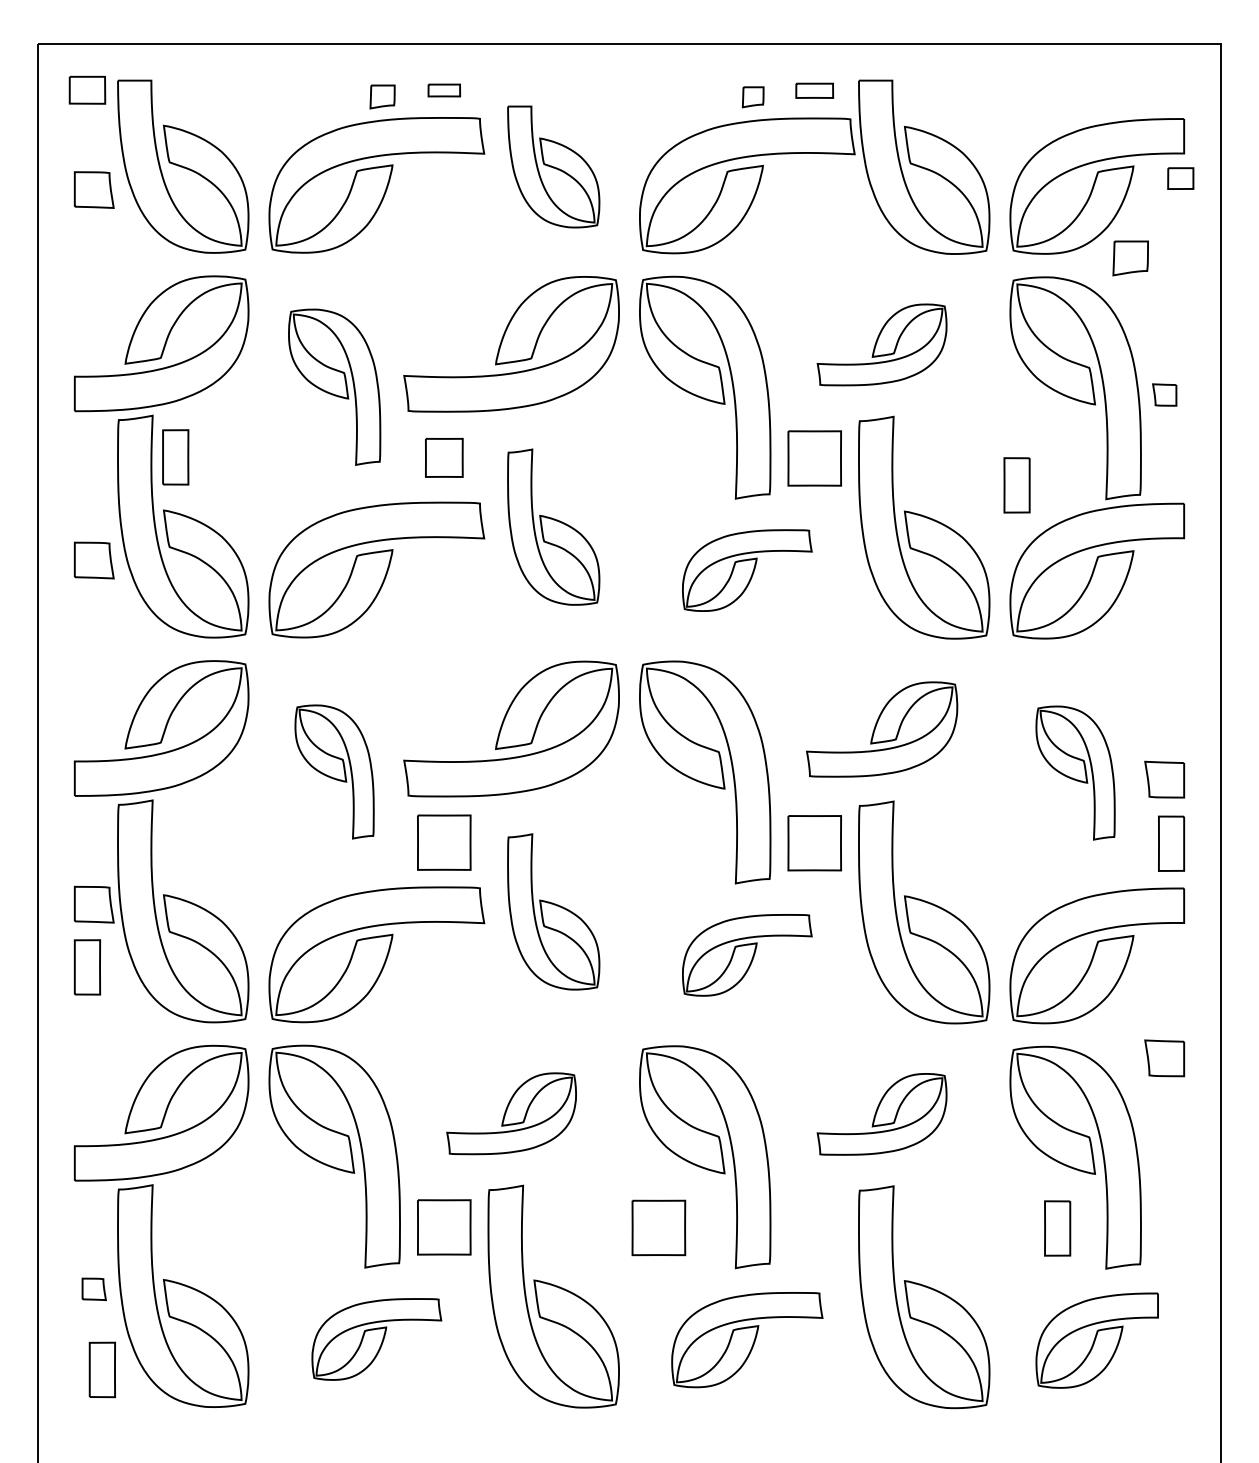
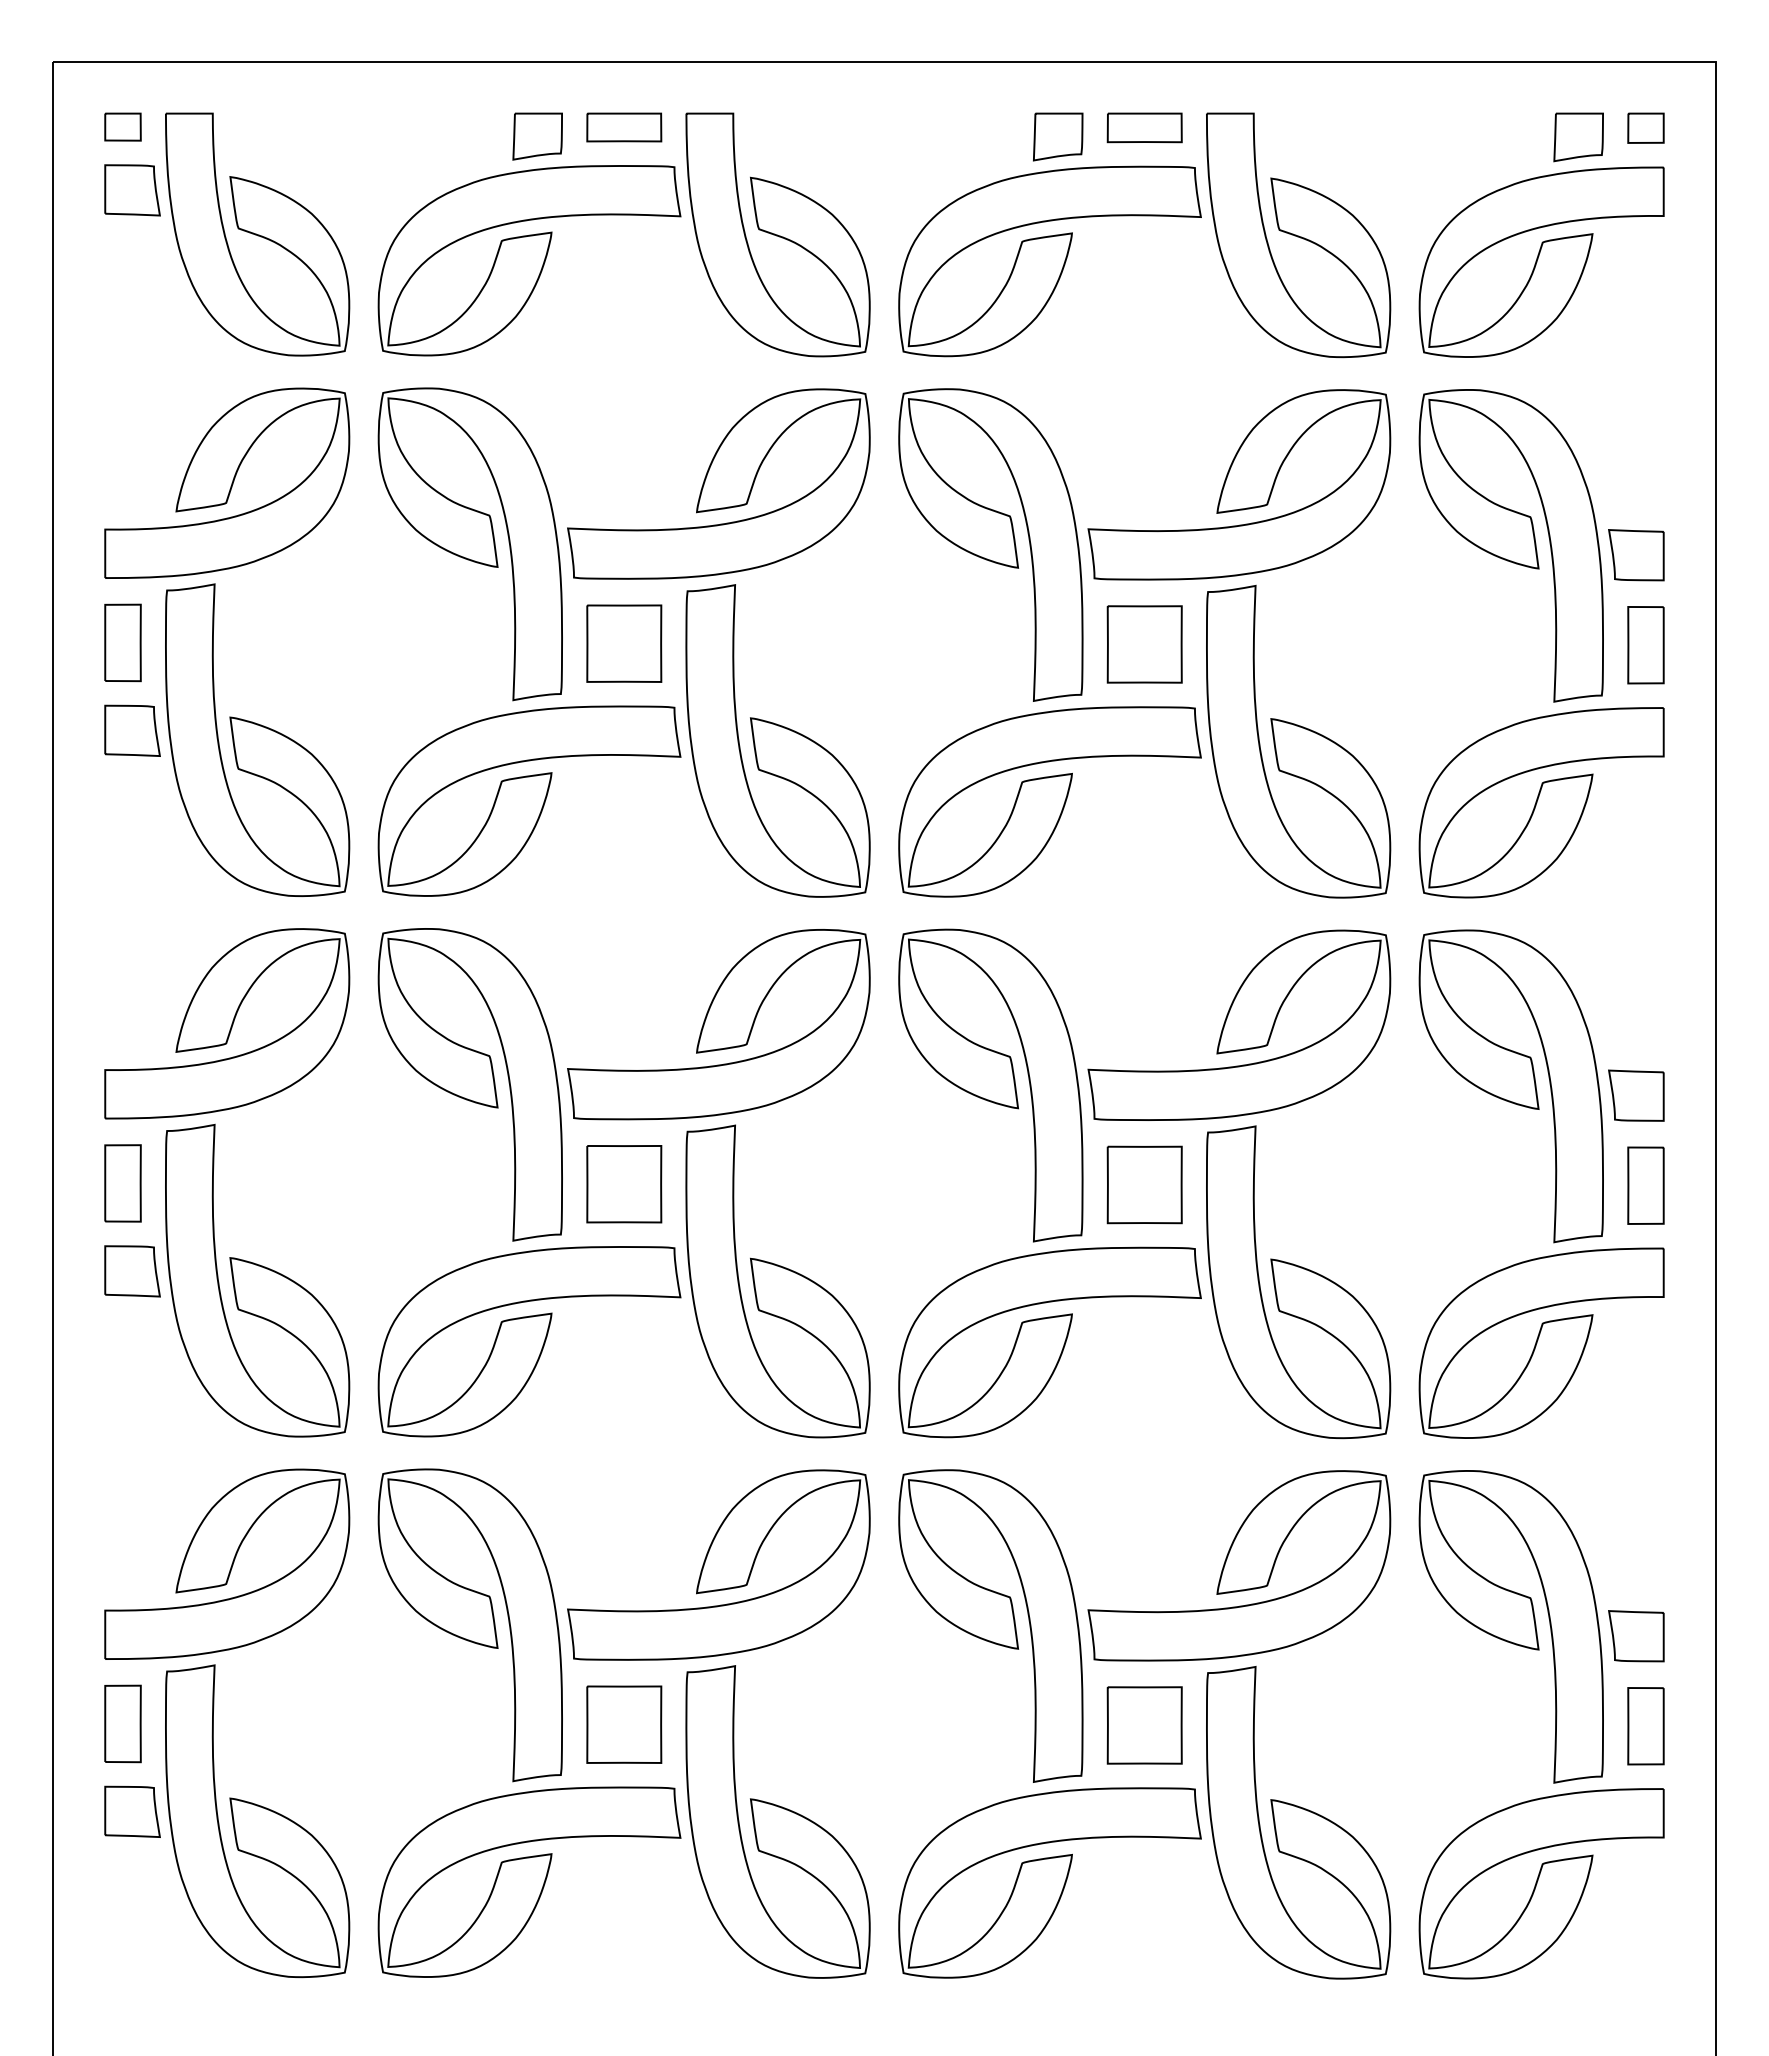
part: (87, 89) -> (122, 126), size x0.71
part: (444, 90) -> (624, 127), size x1.67
part: (814, 90) -> (1144, 127), size x1.43
part: (382, 96) -> (537, 136), size x1.43
part: (753, 96) -> (1058, 136), size x1.67
part: (553, 166) -> (777, 234), size x1.43
part: (1180, 178) -> (1645, 127), moved
part: (94, 190) -> (132, 190), moved
part: (1130, 258) -> (1578, 137), moved
part: (882, 344) -> (1239, 484), size x1.67
part: (334, 387) -> (469, 544), size x1.43
part: (1164, 395) -> (1636, 555), size x1.67
part: (175, 457) -> (122, 642), moved
part: (444, 457) -> (624, 643), size x1.43
part: (1016, 485) -> (1645, 645), moved
part: (553, 526) -> (777, 740), size x1.43
part: (94, 560) -> (132, 730), moved
part: (746, 570) -> (1049, 801), size x1.67
part: (882, 729) -> (1239, 1024), size x1.43
part: (334, 771) -> (469, 1084), size x1.67
part: (1075, 773) -> (1510, 1086), size x1.67
part: (553, 911) -> (777, 1281), size x1.43
part: (746, 955) -> (1049, 1342), size x1.67
part: (87, 967) -> (122, 1183), moved
part: (1164, 1058) -> (1636, 1636), moved
part: (511, 1113) -> (718, 1564), size x1.67
part: (882, 1114) -> (1239, 1565), size x1.67
part: (658, 1227) -> (1144, 1725), moved
part: (1057, 1228) -> (1645, 1726), moved
part: (94, 1289) -> (132, 1811), size x1.67
part: (376, 1339) -> (529, 1881), size x1.67
part: (746, 1339) -> (1049, 1882), size x1.43
part: (1097, 1340) -> (1541, 1883), size x1.43
part: (102, 1369) -> (122, 1723), moved

